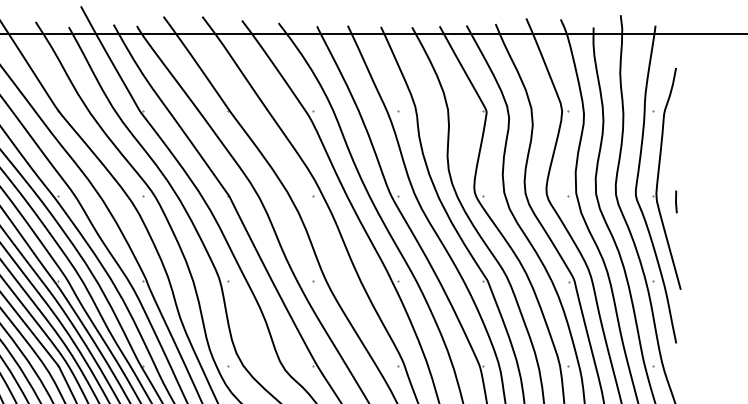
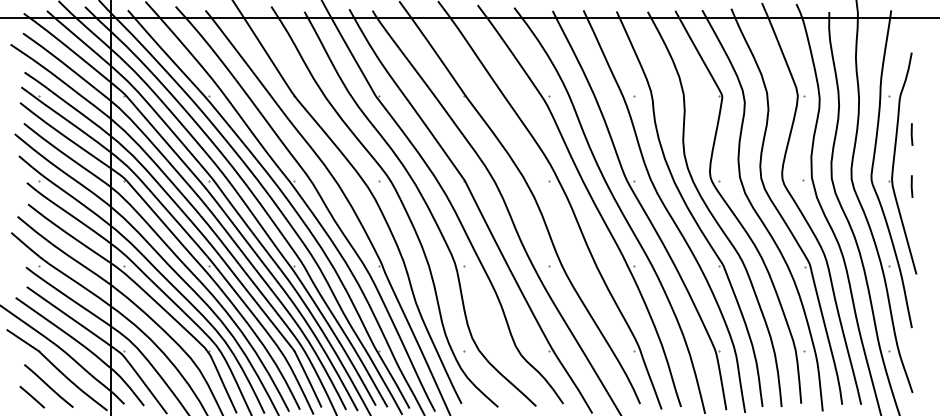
line: (675, 149) -> (911, 134), added

